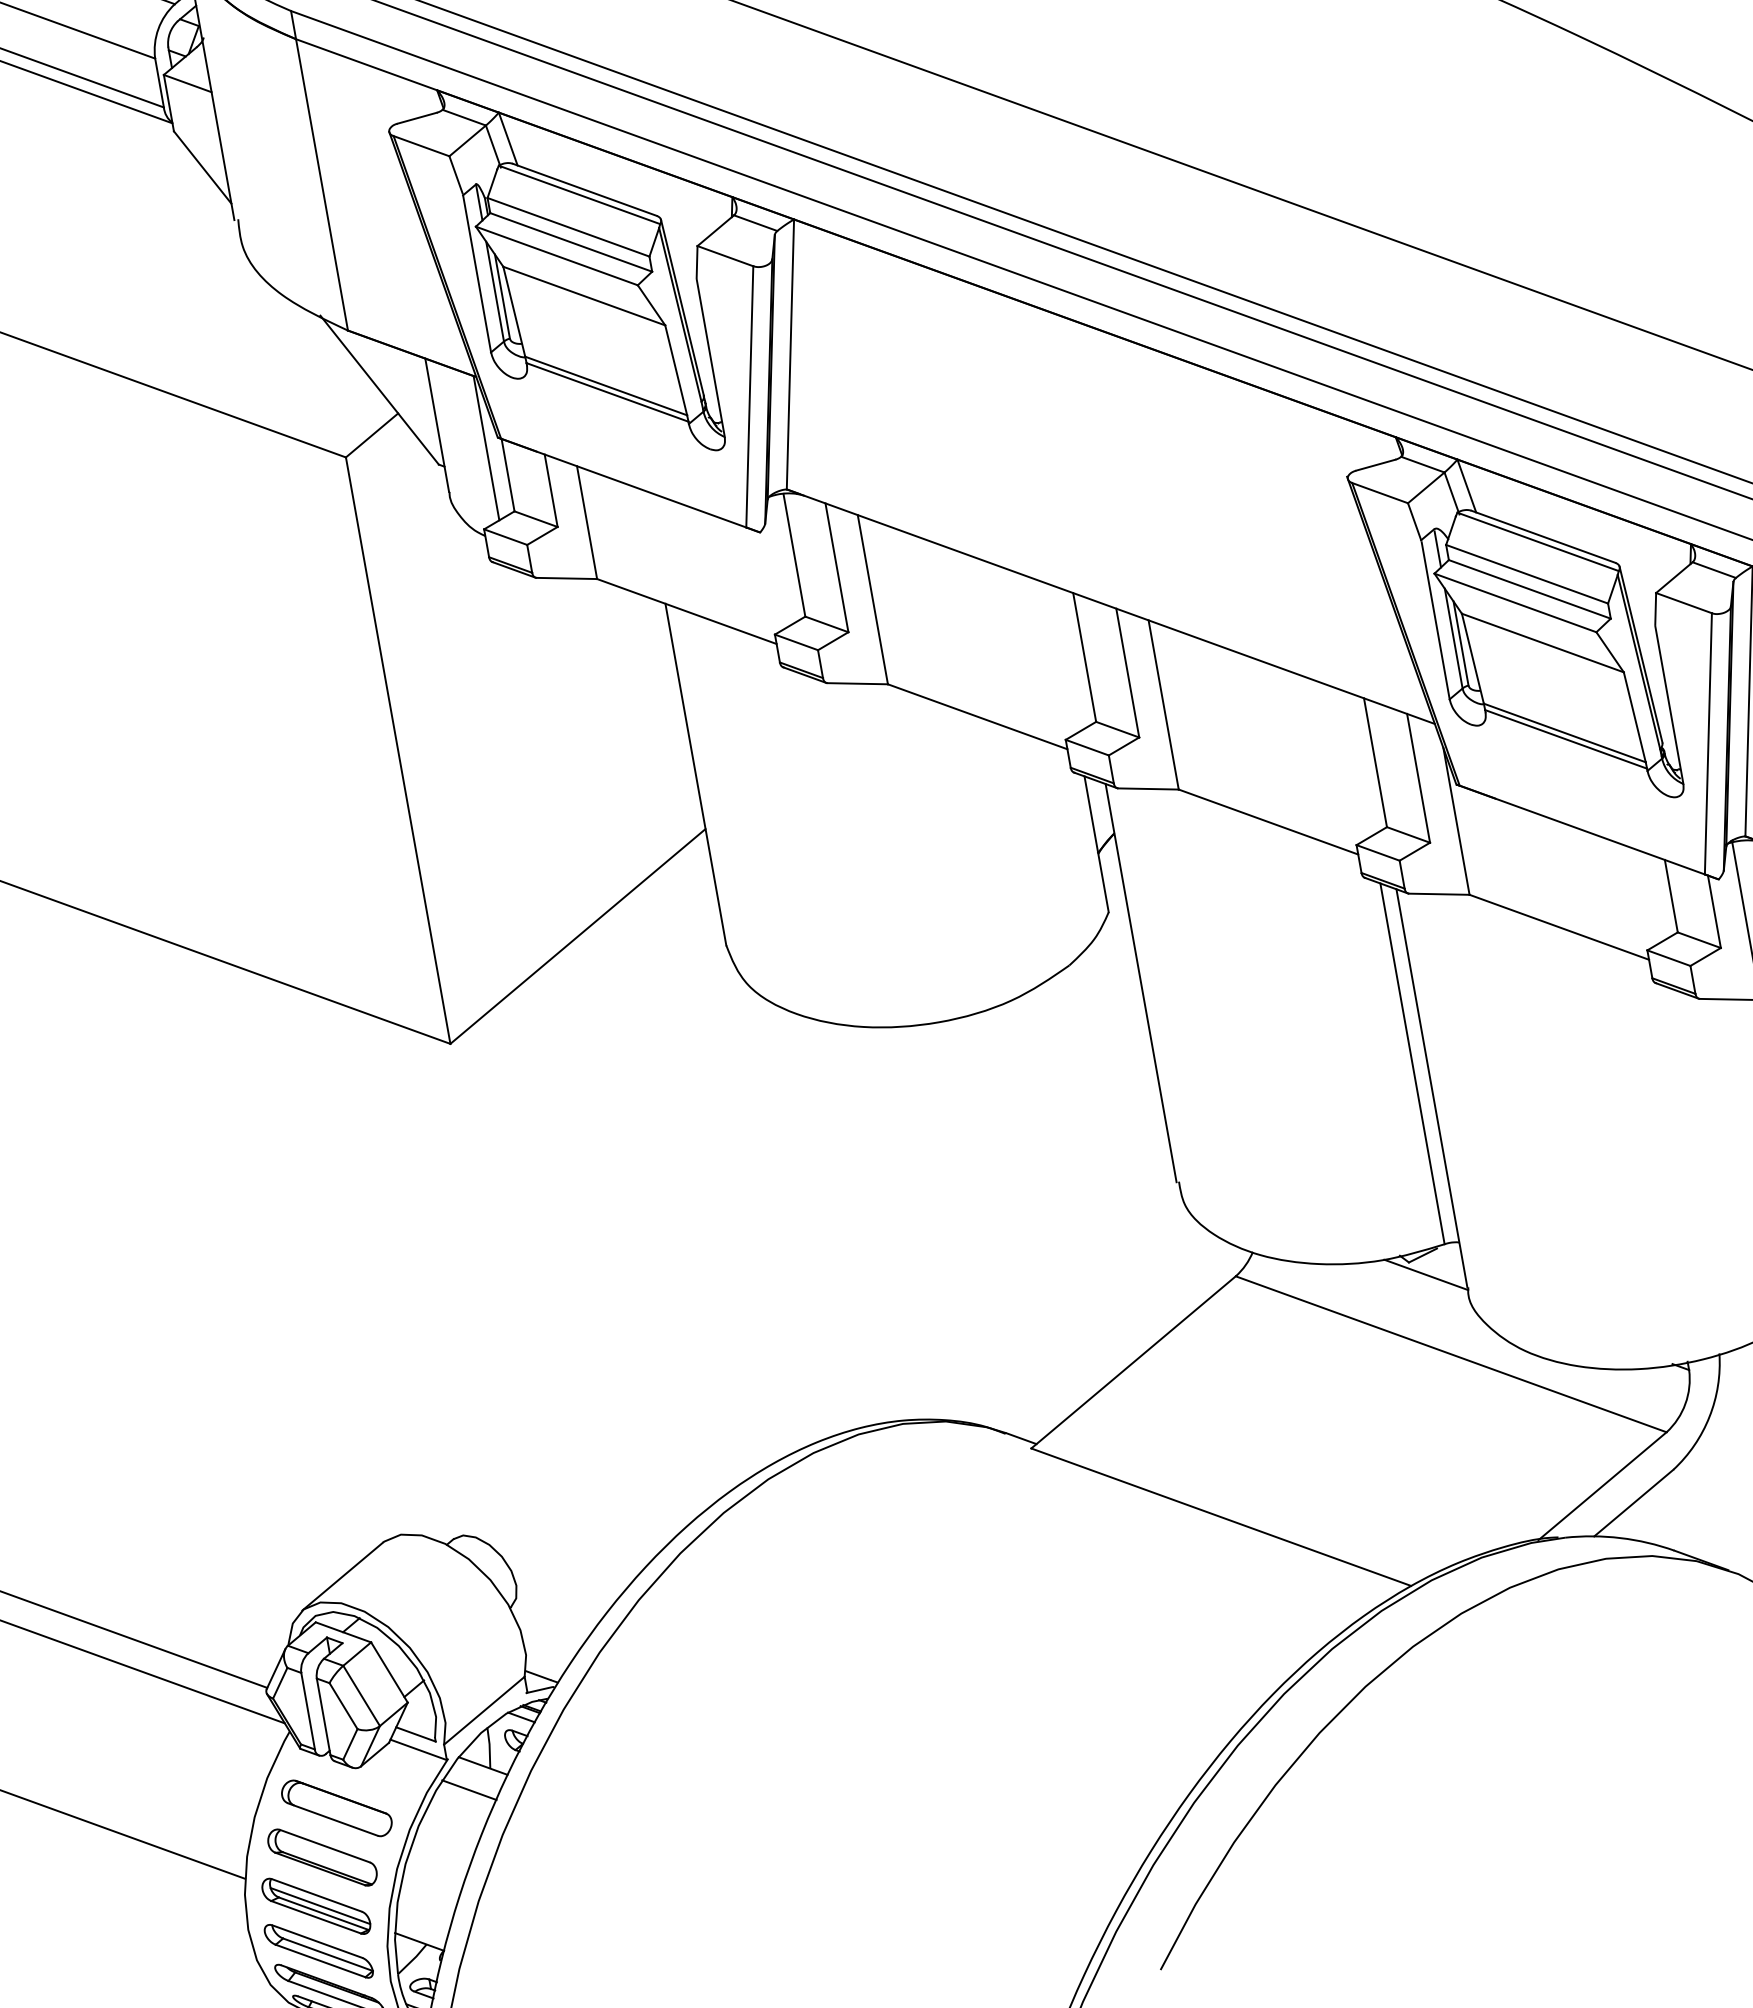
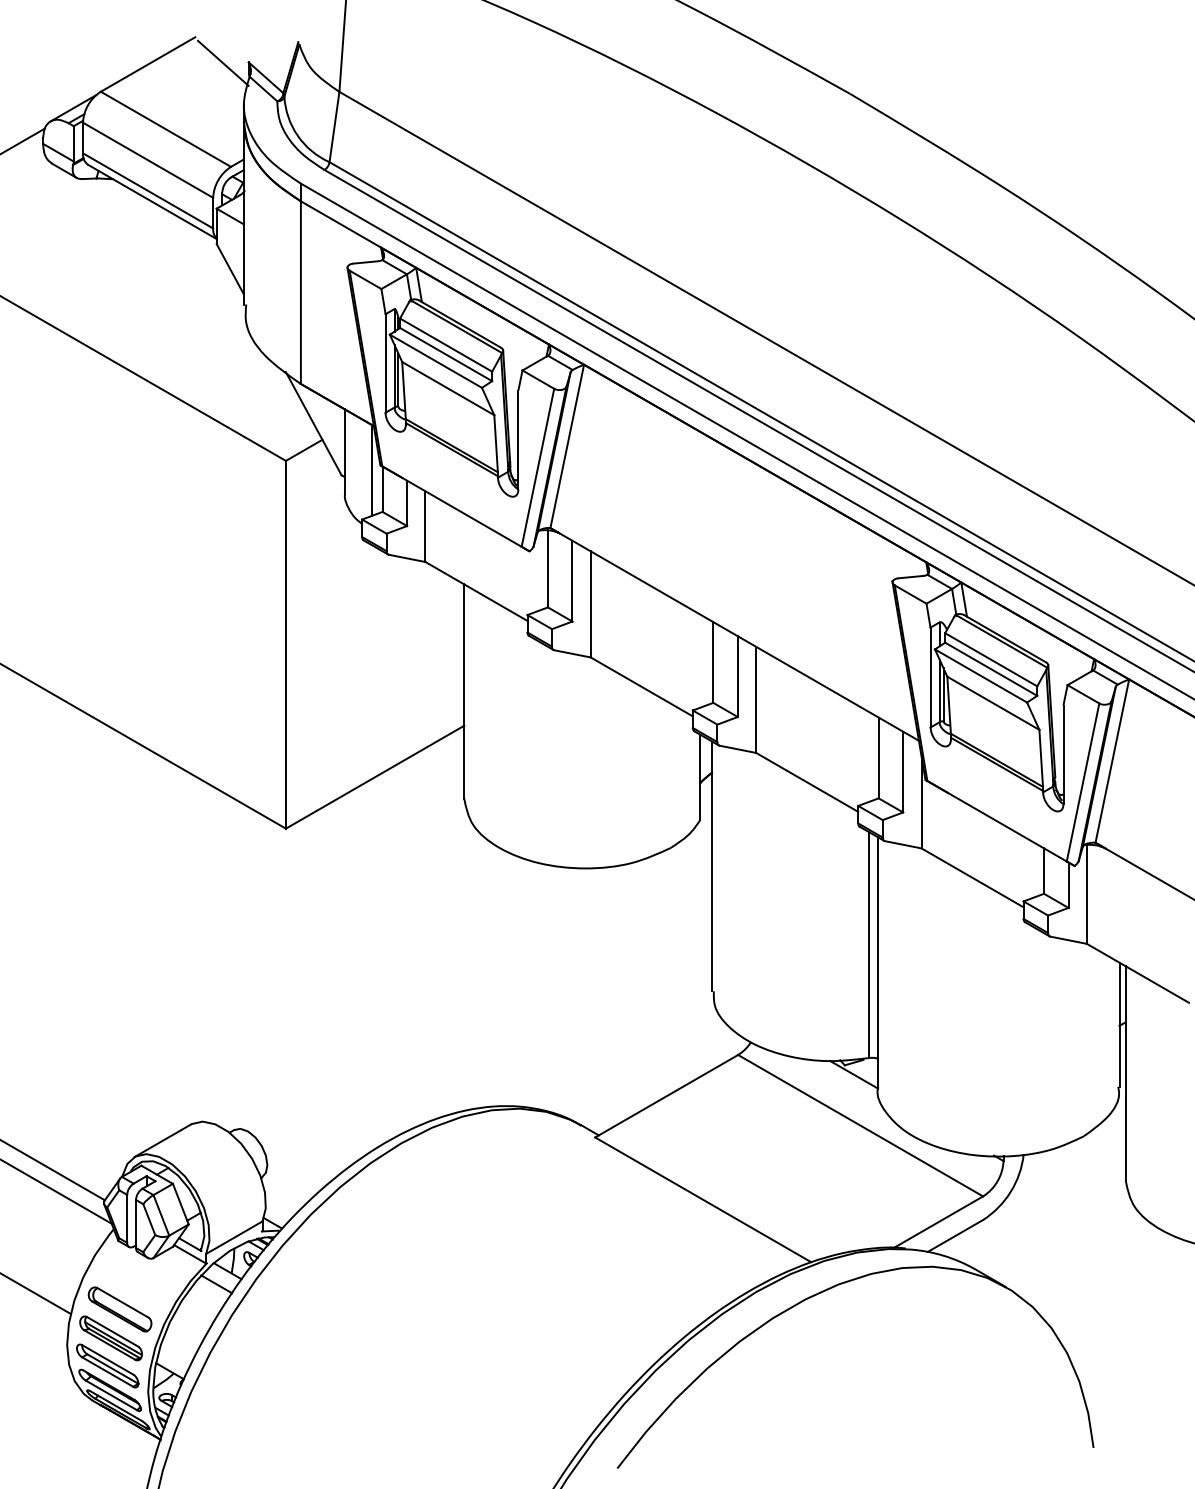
part: (335, 1807) -> (133, 1280), removed

